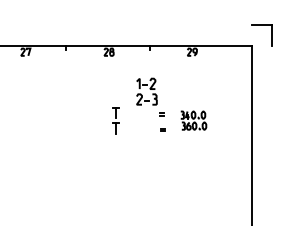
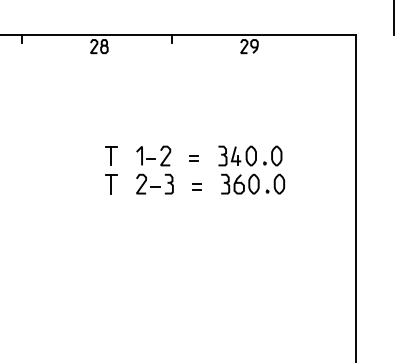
part: (146, 91) -> (154, 169), moved
part: (193, 120) -> (251, 169), size x1.43

